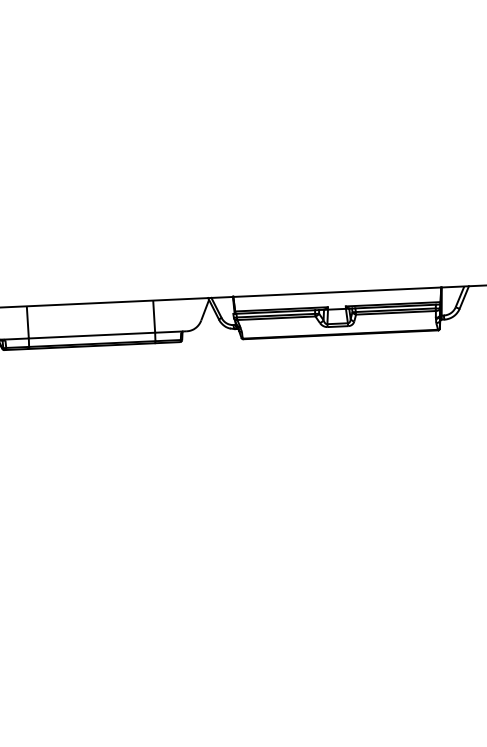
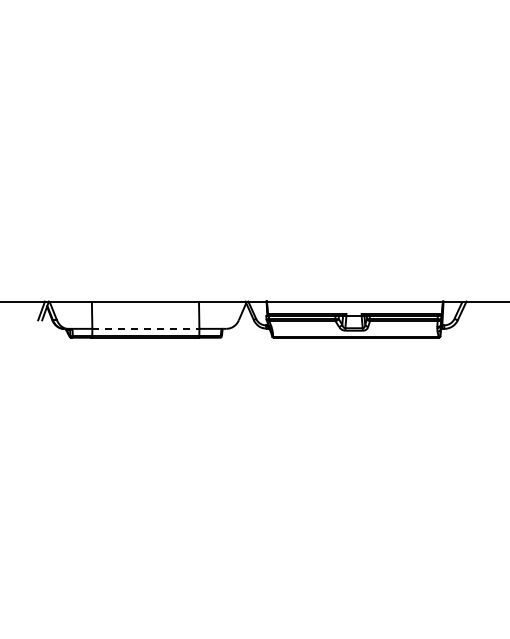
line: (91, 335) -> (145, 328), solid -> dashed

